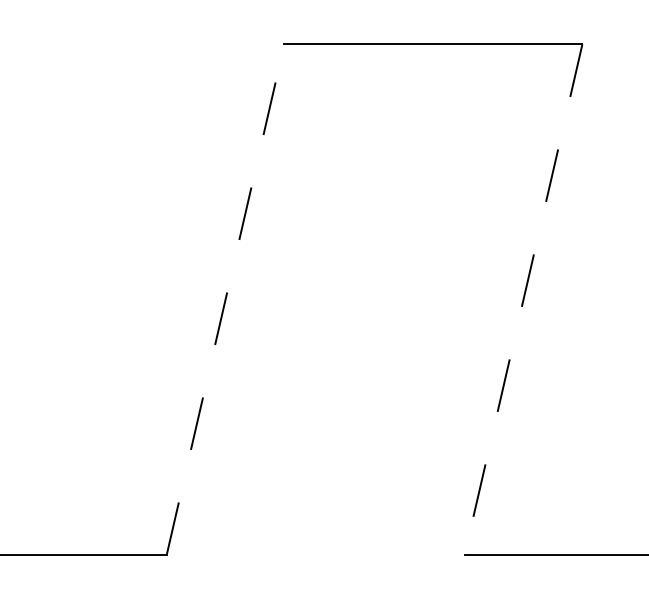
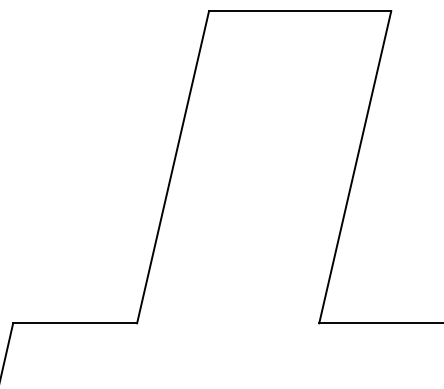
line: (226, 298) -> (173, 166), dashed -> solid
line: (523, 300) -> (355, 167), dashed -> solid

